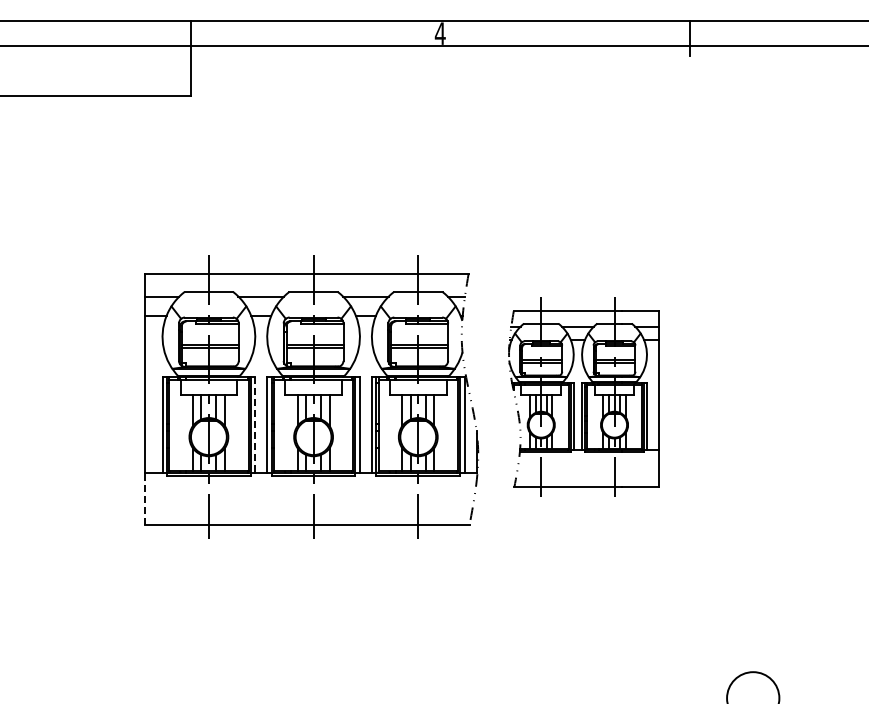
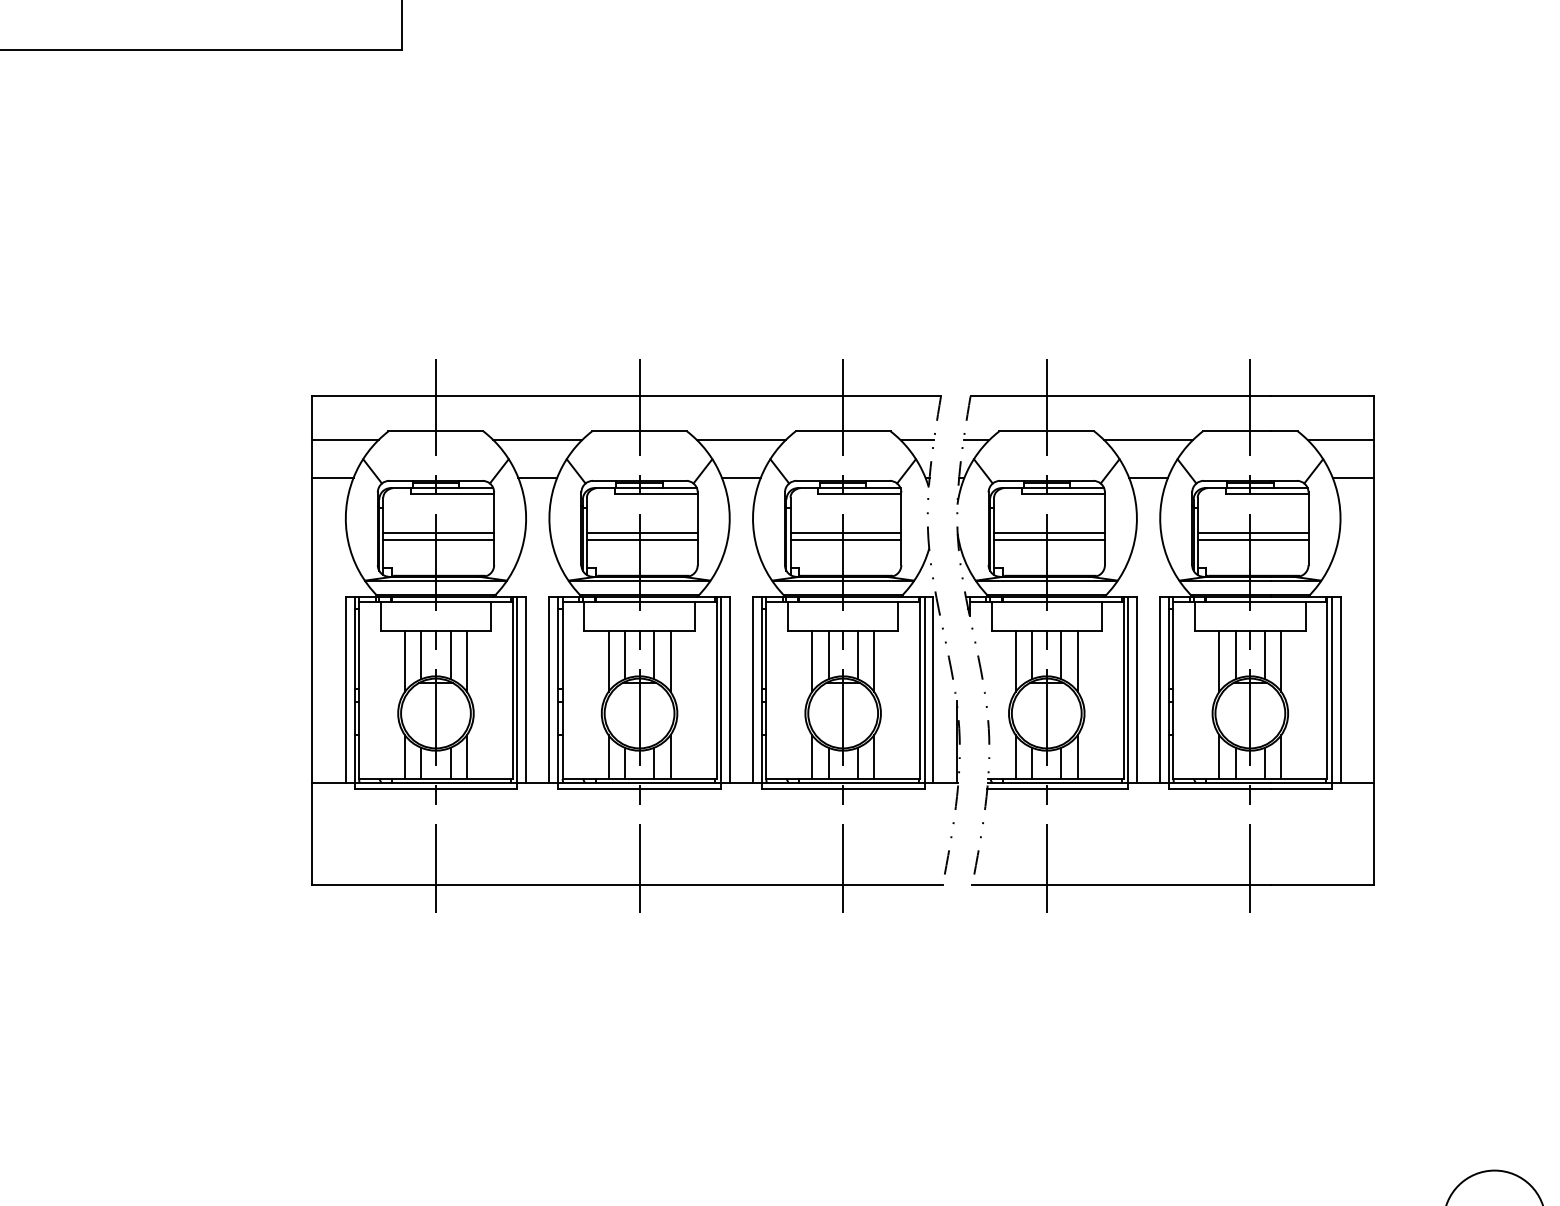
part: (583, 396) -> (1164, 634), size x1.43
line: (255, 425) -> (526, 690), dashed -> solid
line: (145, 498) -> (312, 832), dashed -> solid

